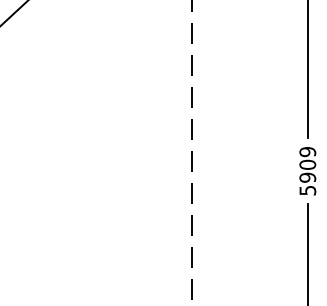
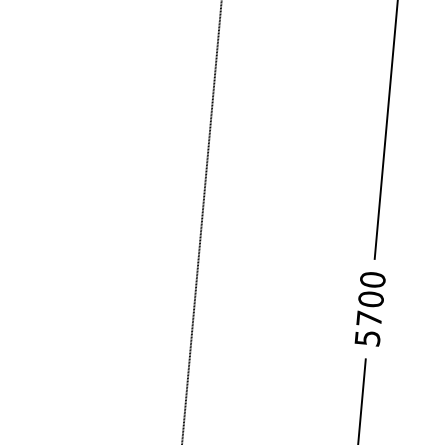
text: (307, 164) -> (370, 298), 5909 -> 5700

